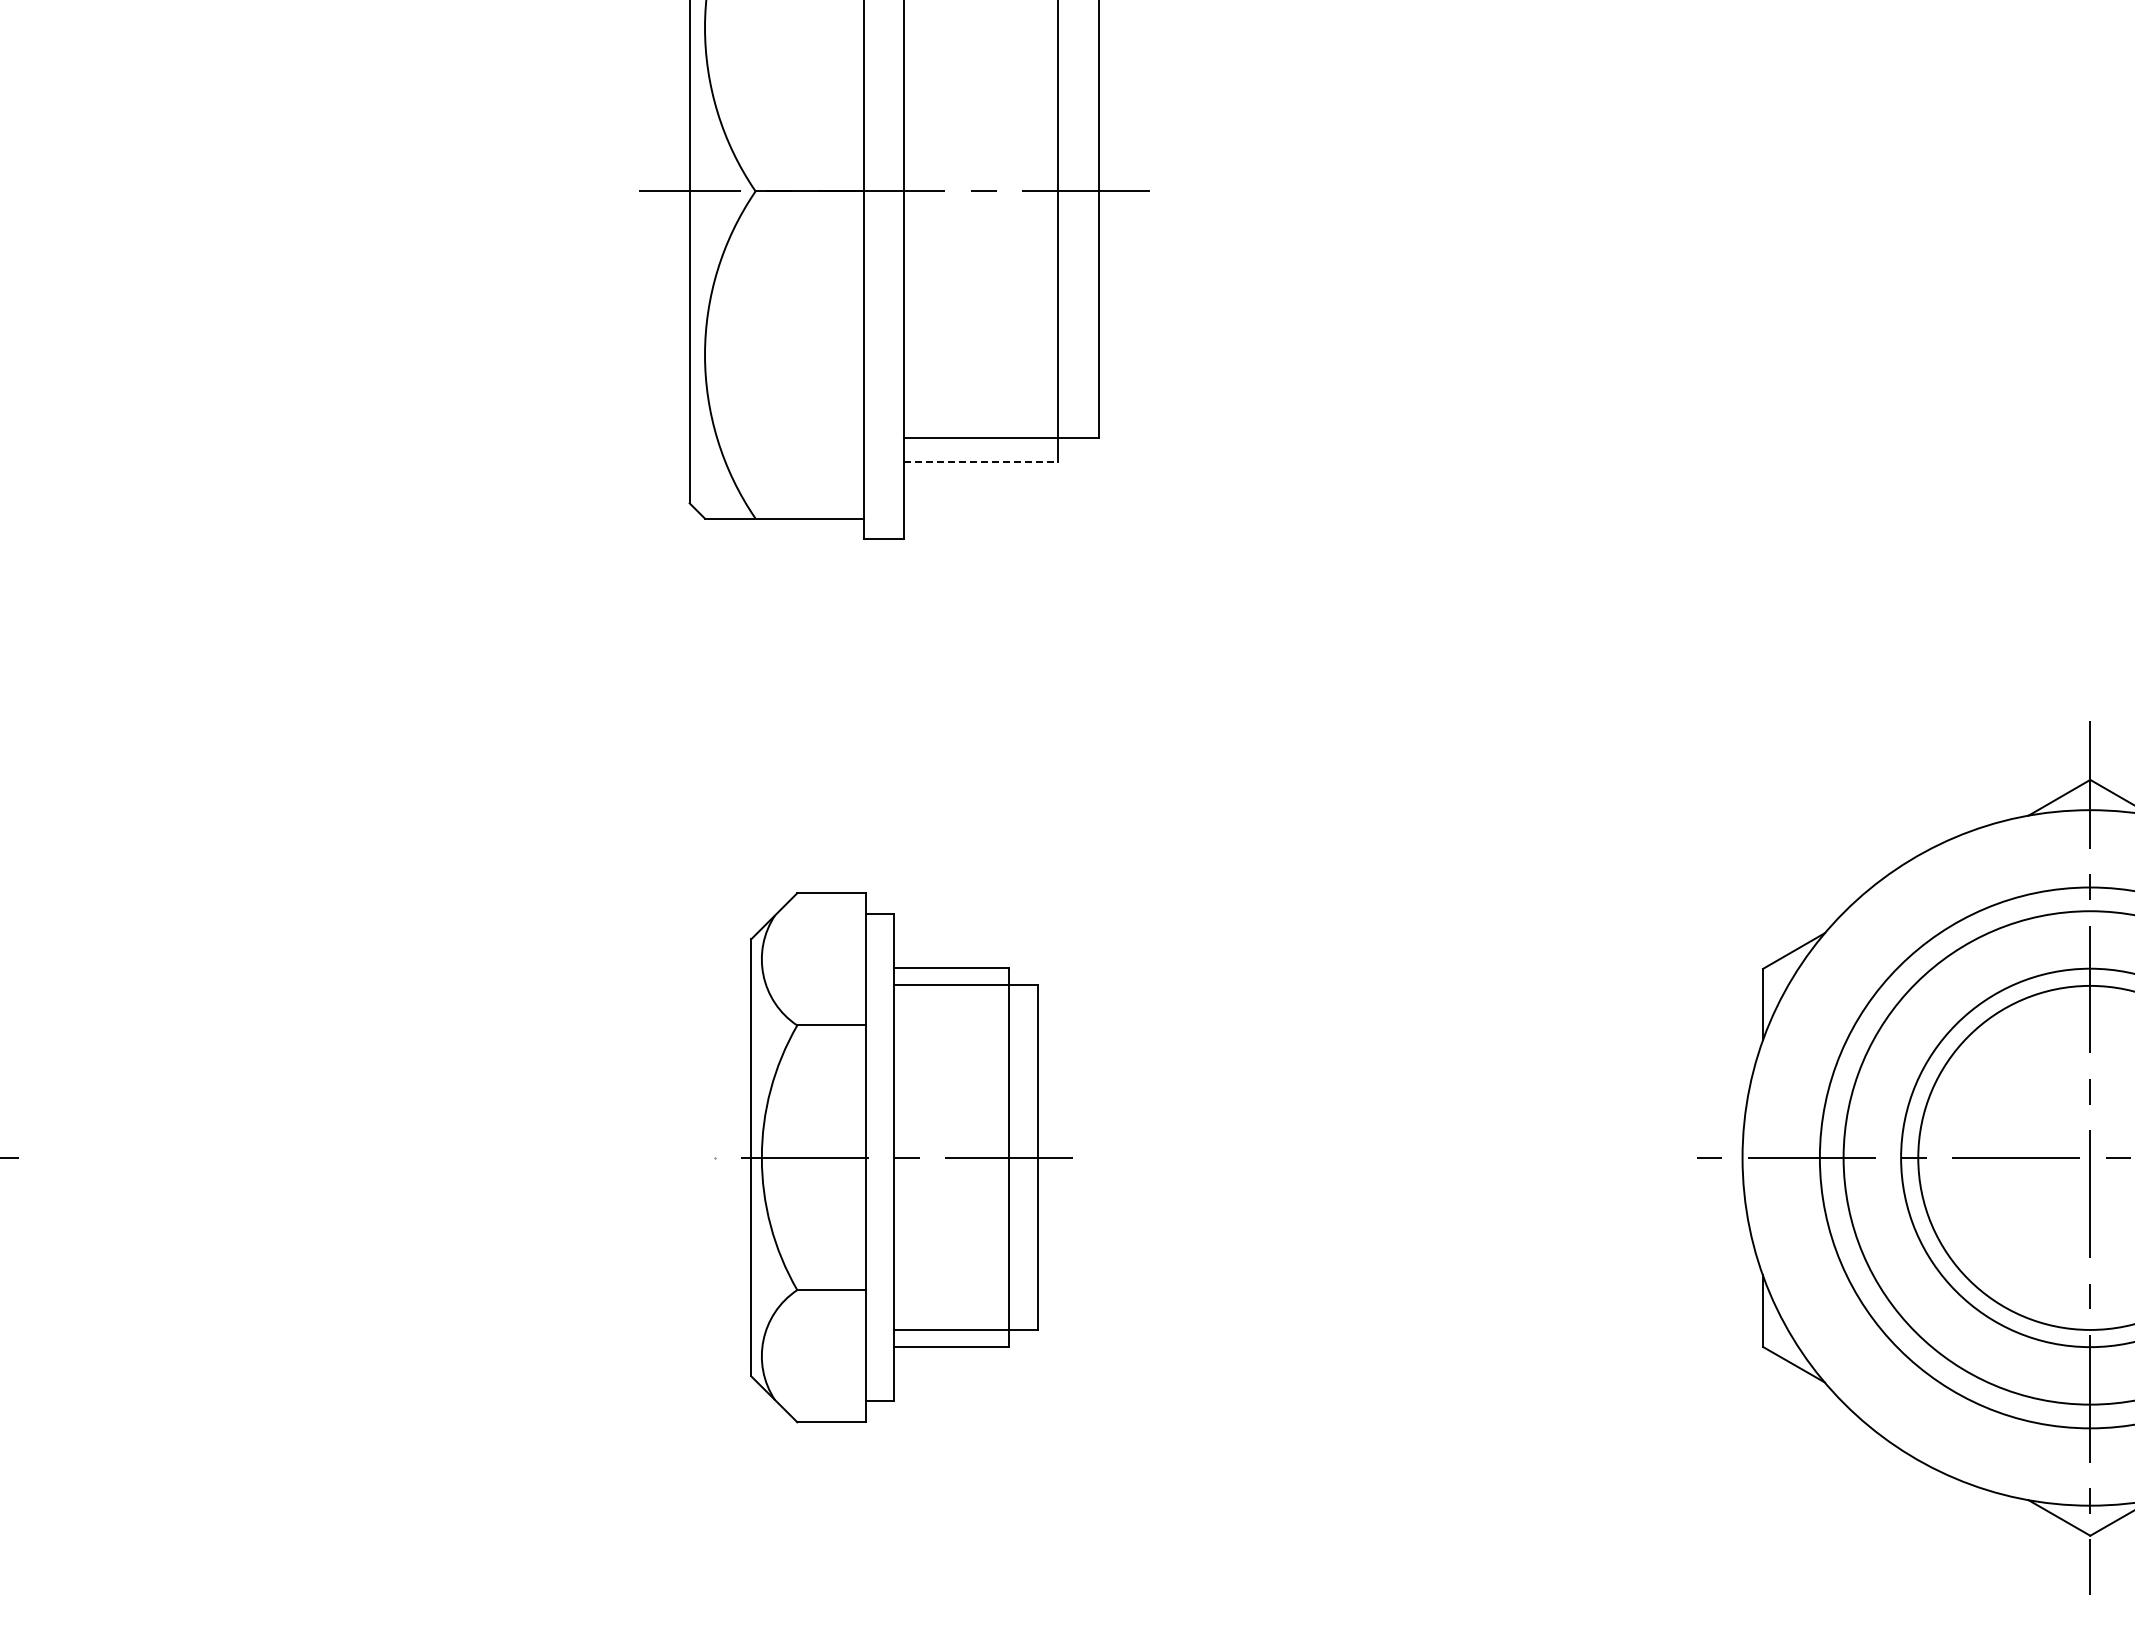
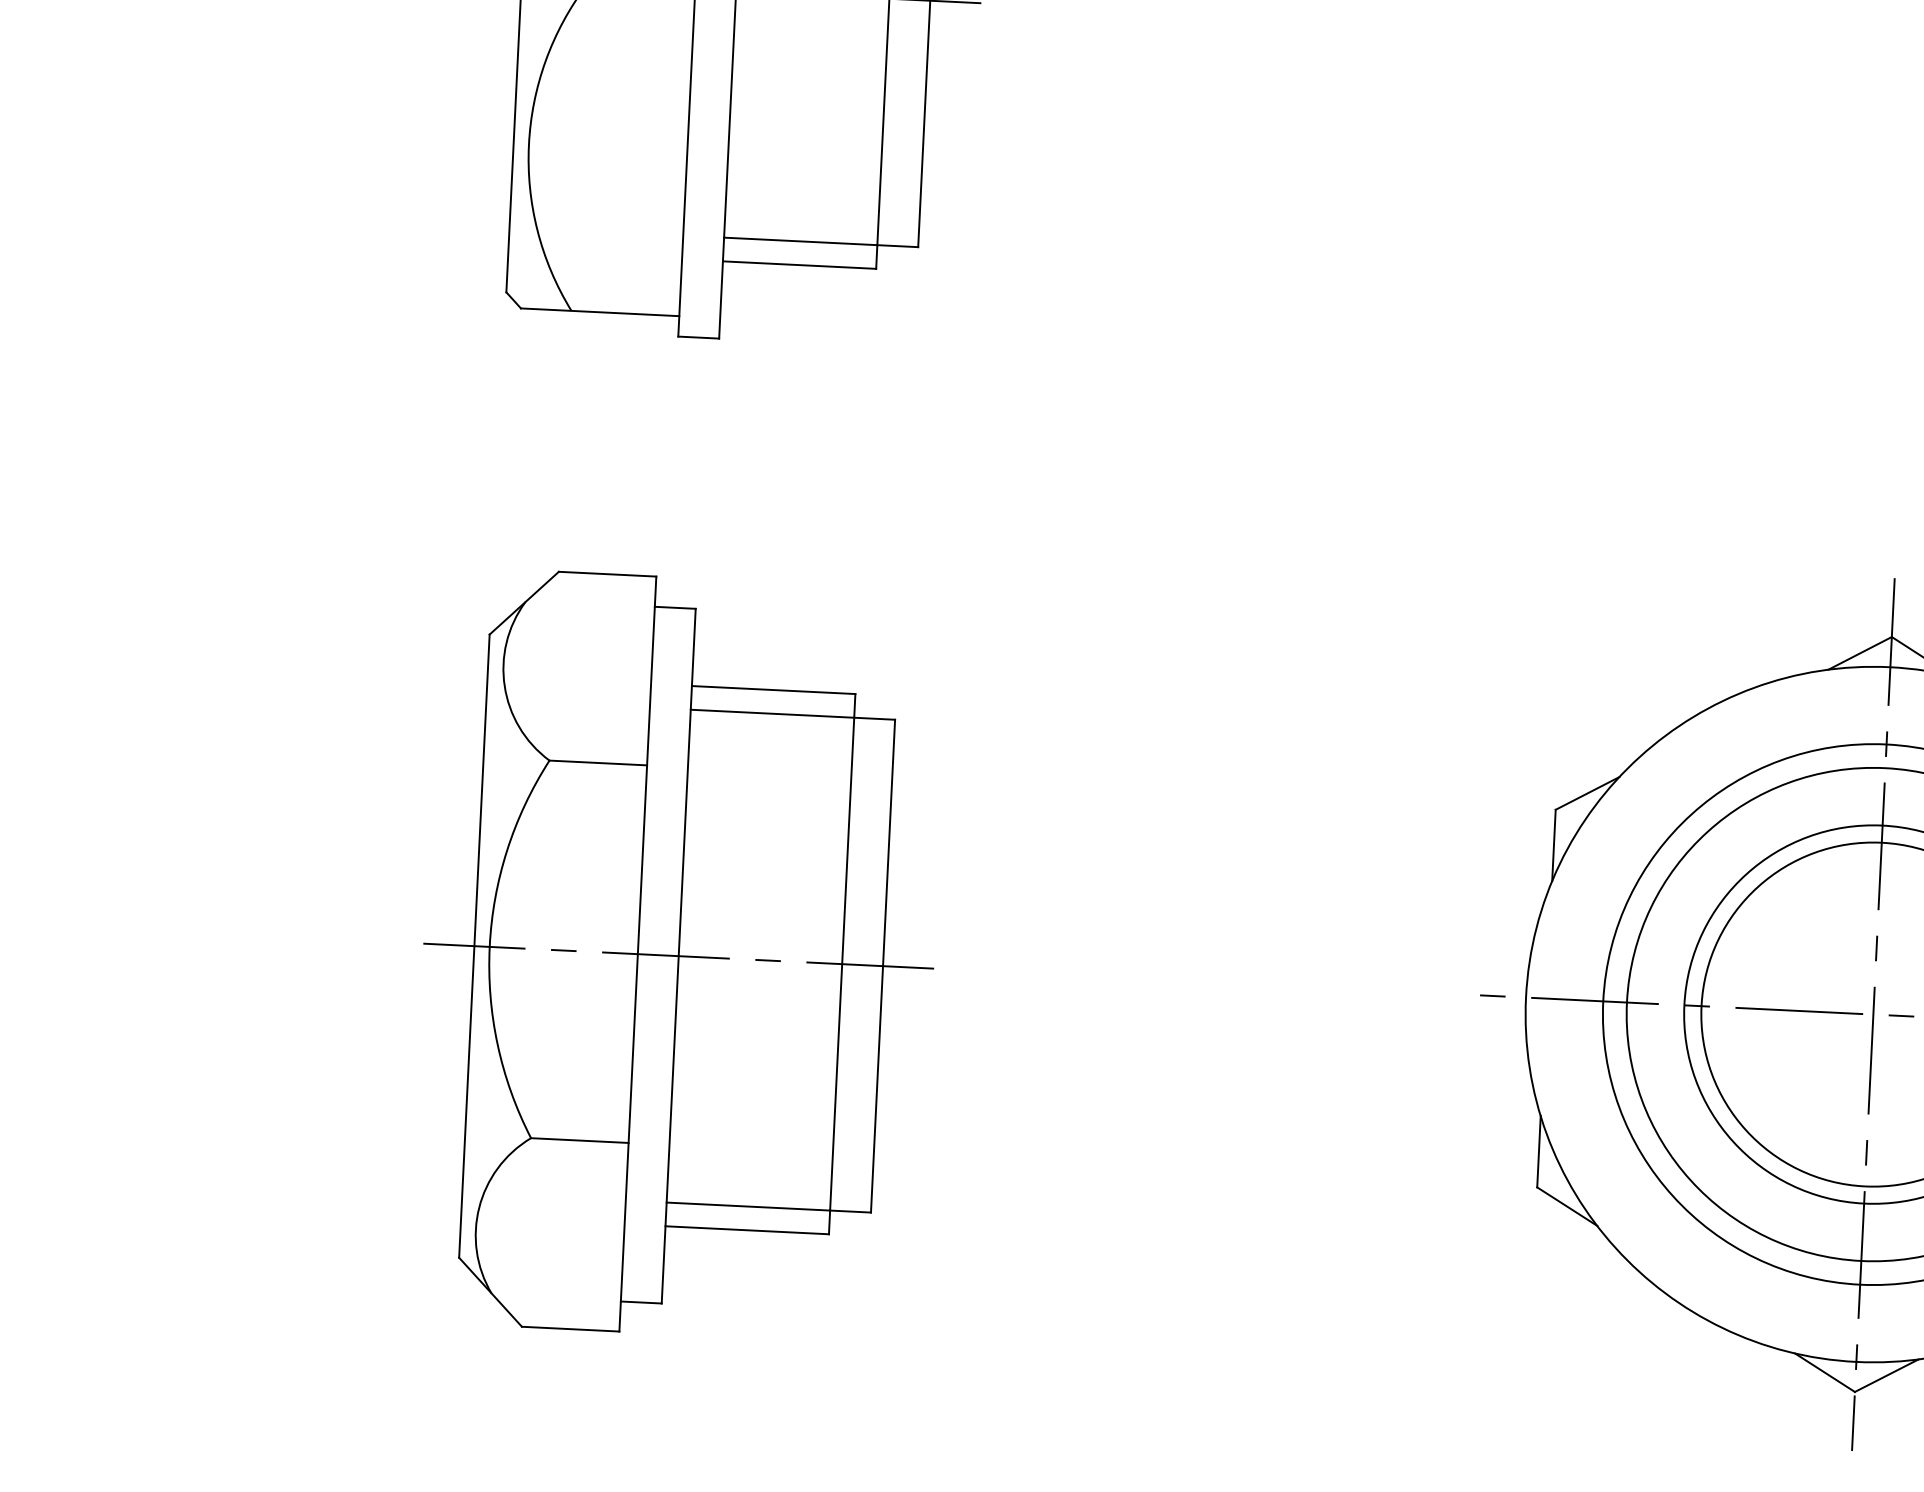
line: (981, 461) -> (799, 264), dashed -> solid
part: (894, 1157) -> (679, 955), size x1.43

